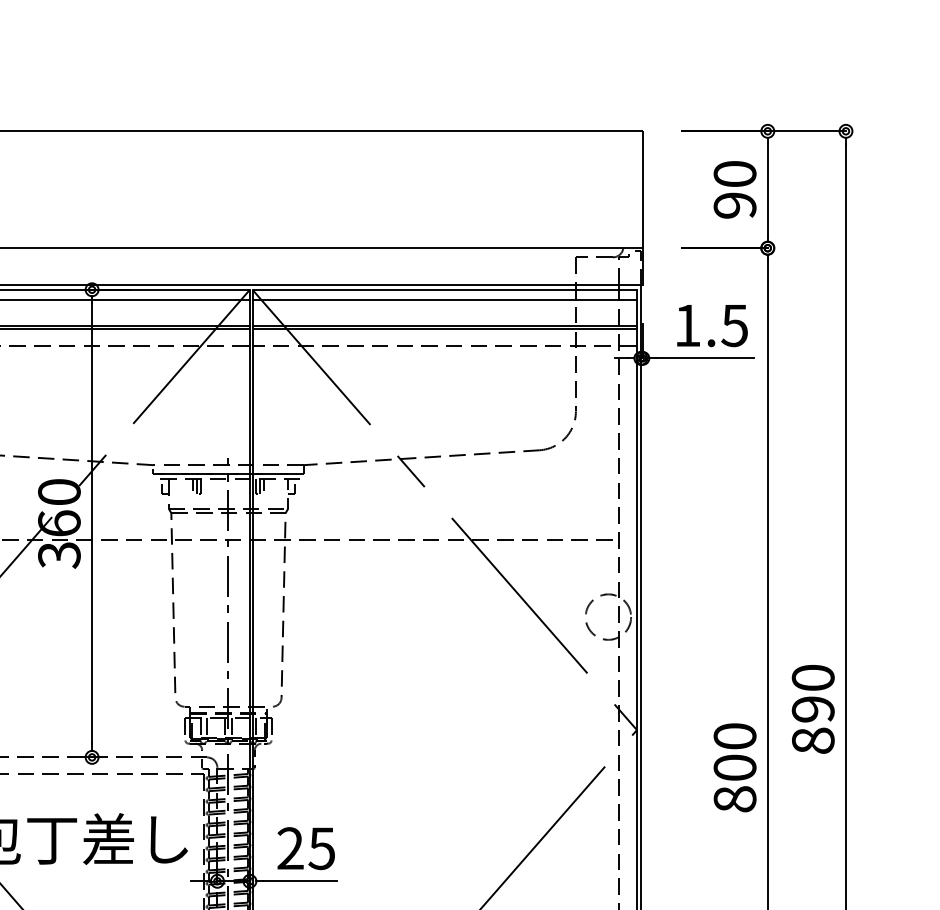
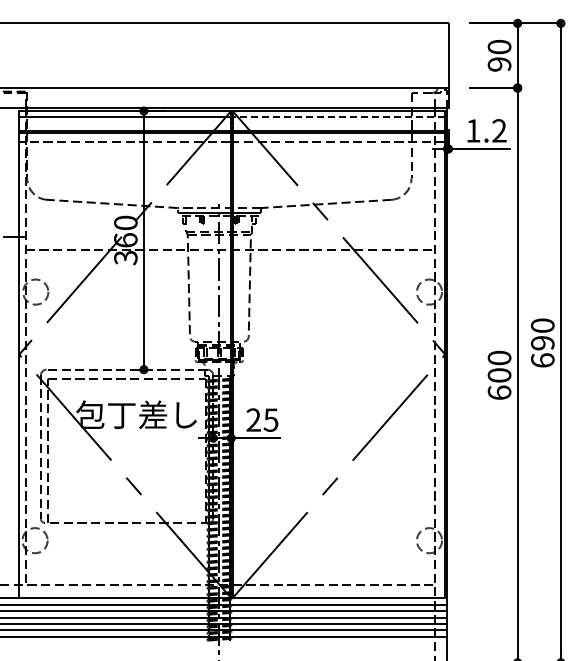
line: (443, 299) -> (338, 116), solid -> dashed
text: (734, 324) -> (499, 130), 1.5 -> 1.2
text: (812, 740) -> (542, 360), 890 -> 690
text: (734, 798) -> (499, 392), 800 -> 600

